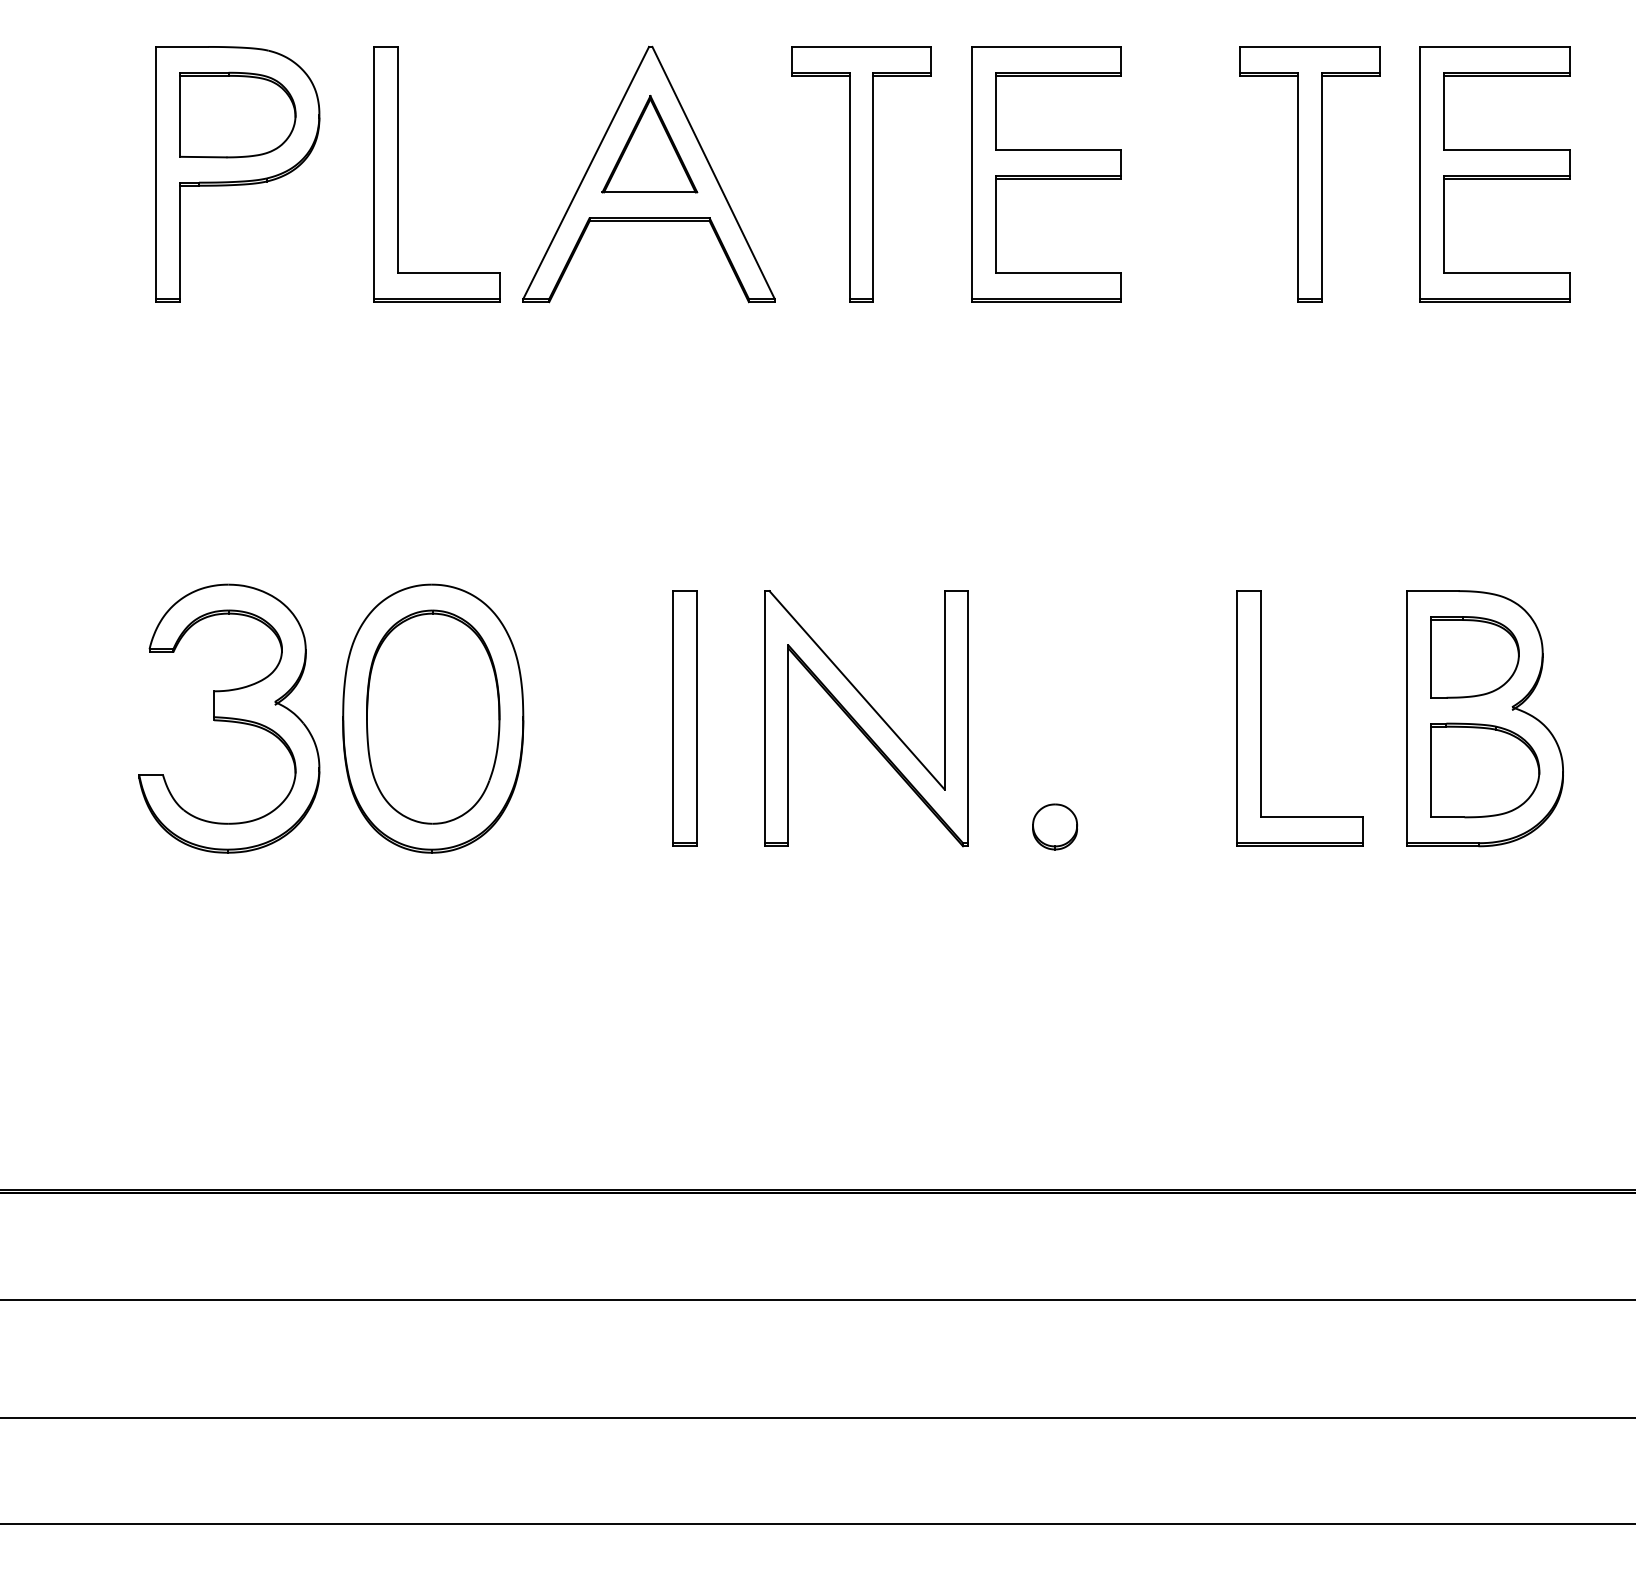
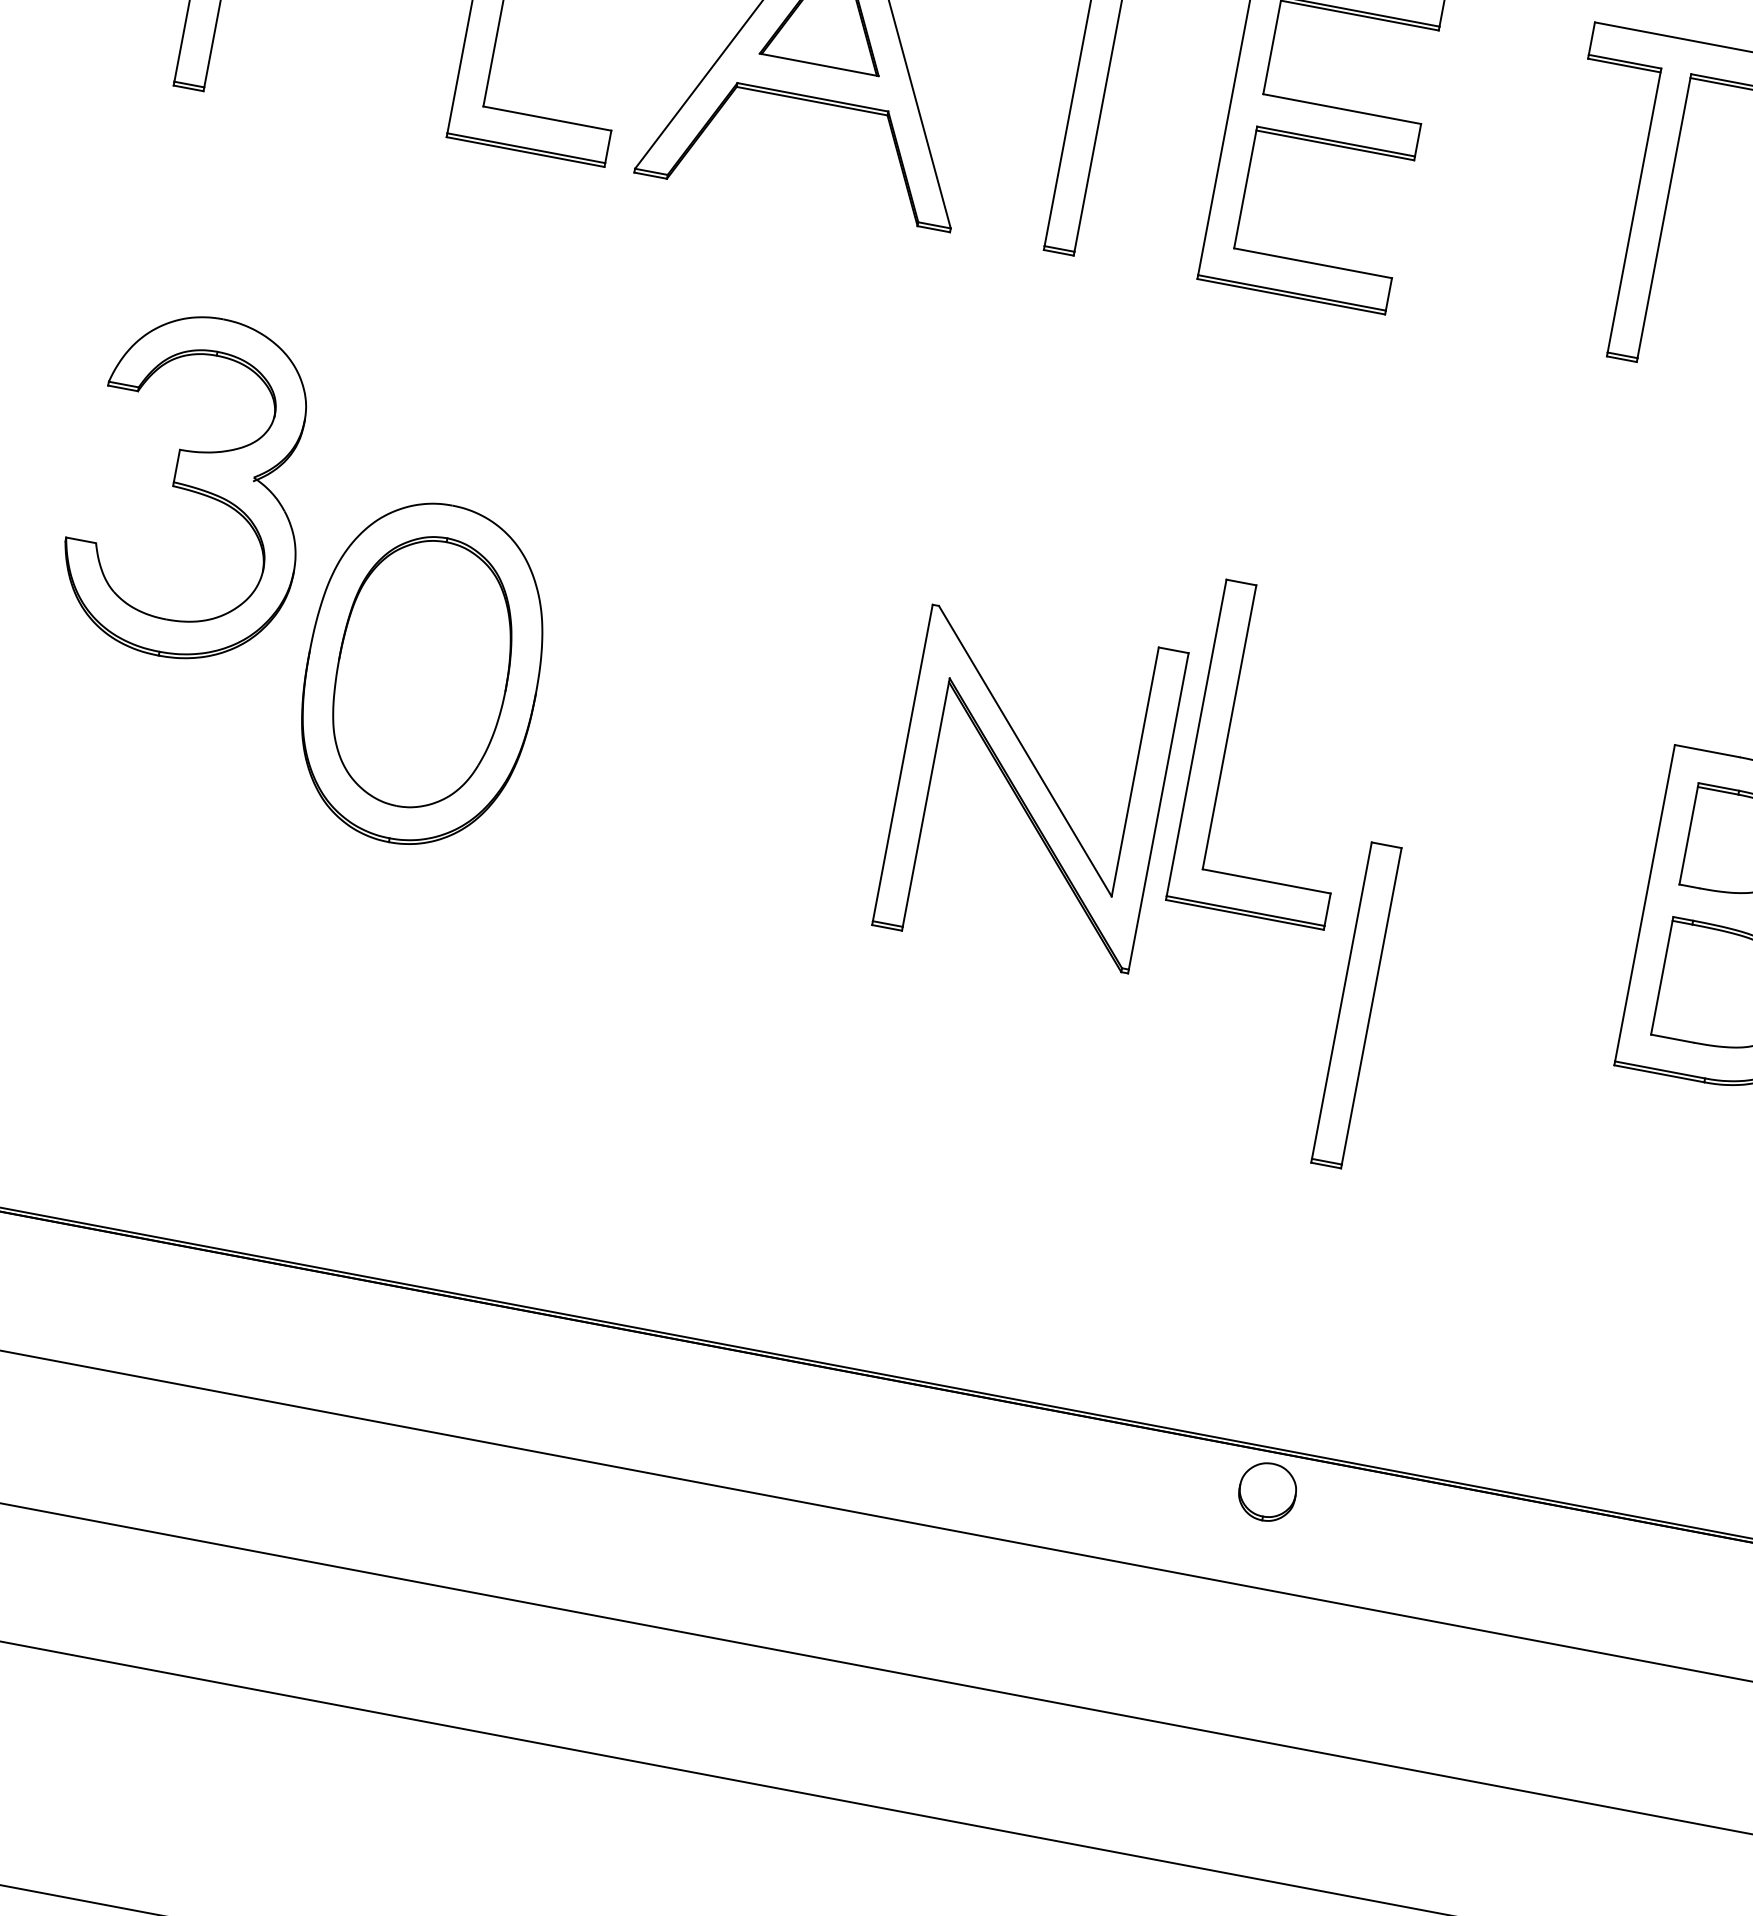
part: (229, 718) -> (192, 487), moved
part: (684, 718) -> (1356, 1005), moved
part: (866, 718) -> (1030, 788), moved
part: (1261, 718) -> (1227, 745), moved
part: (1055, 826) -> (1268, 1491), moved

